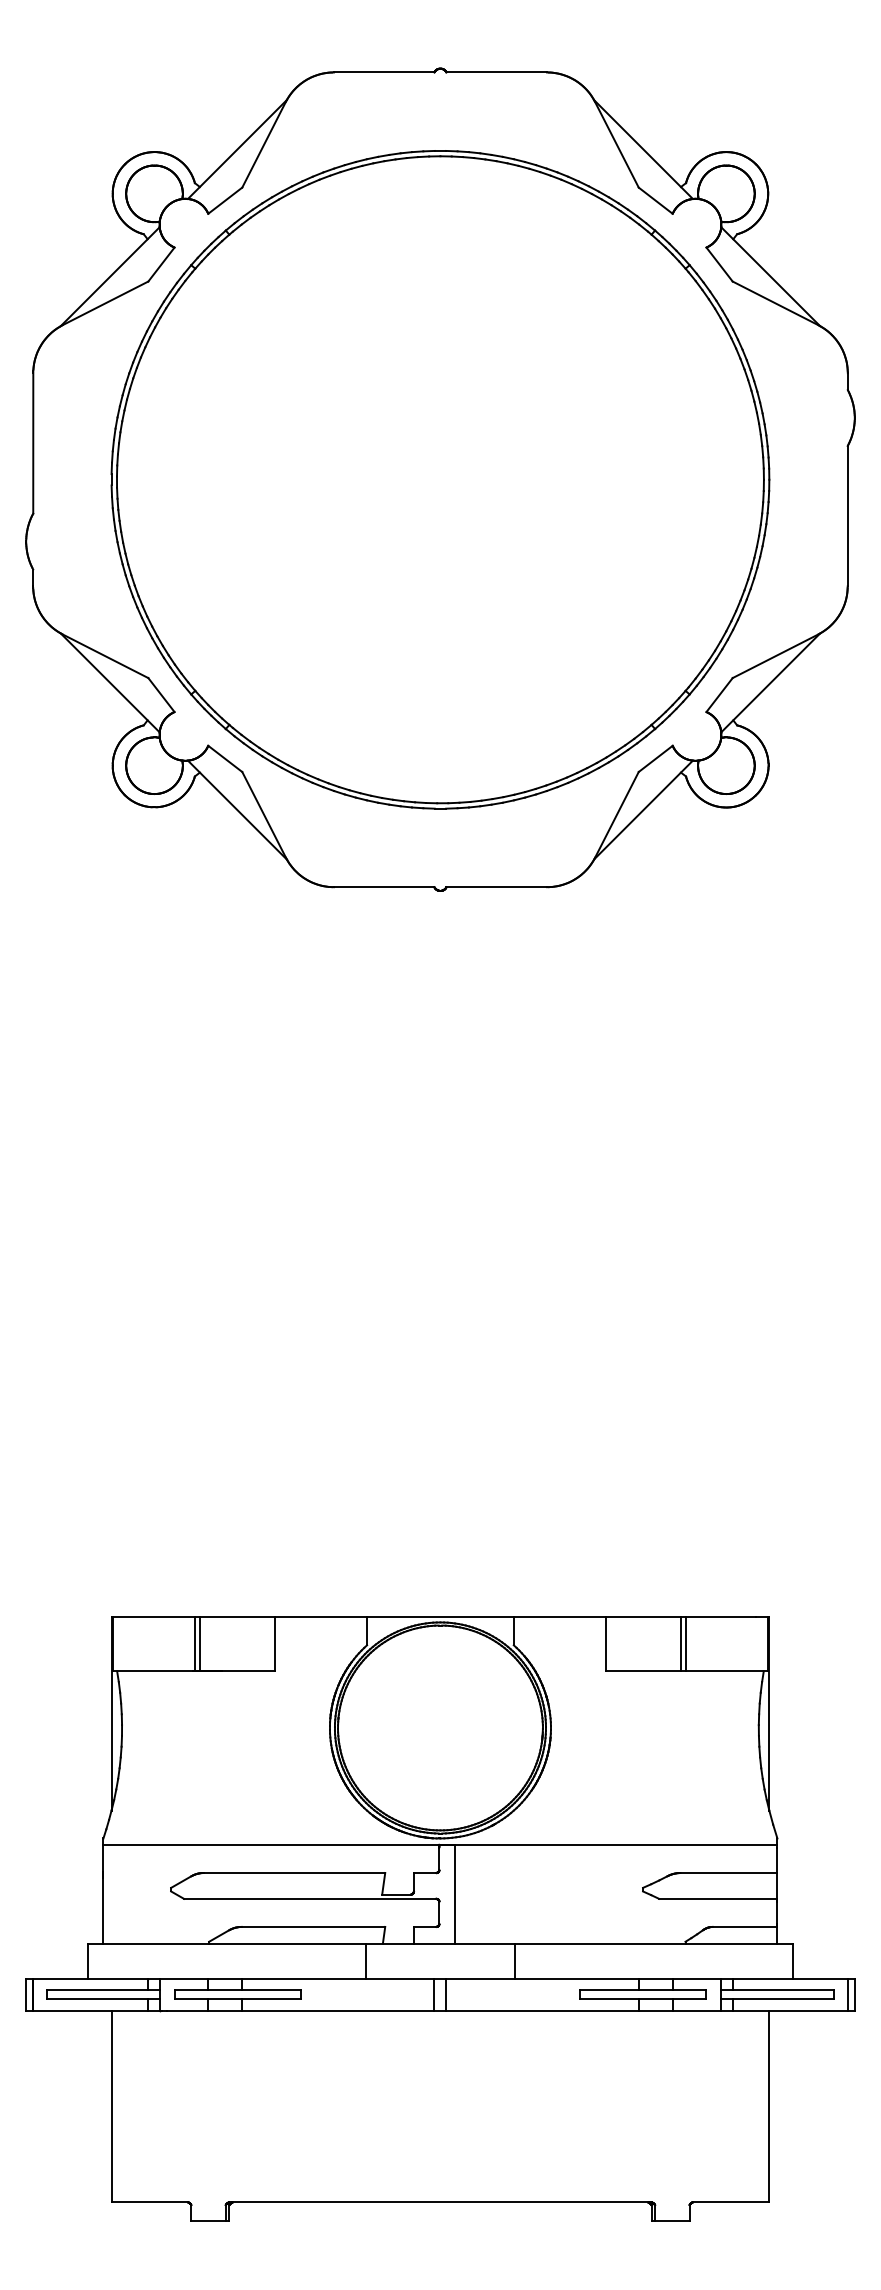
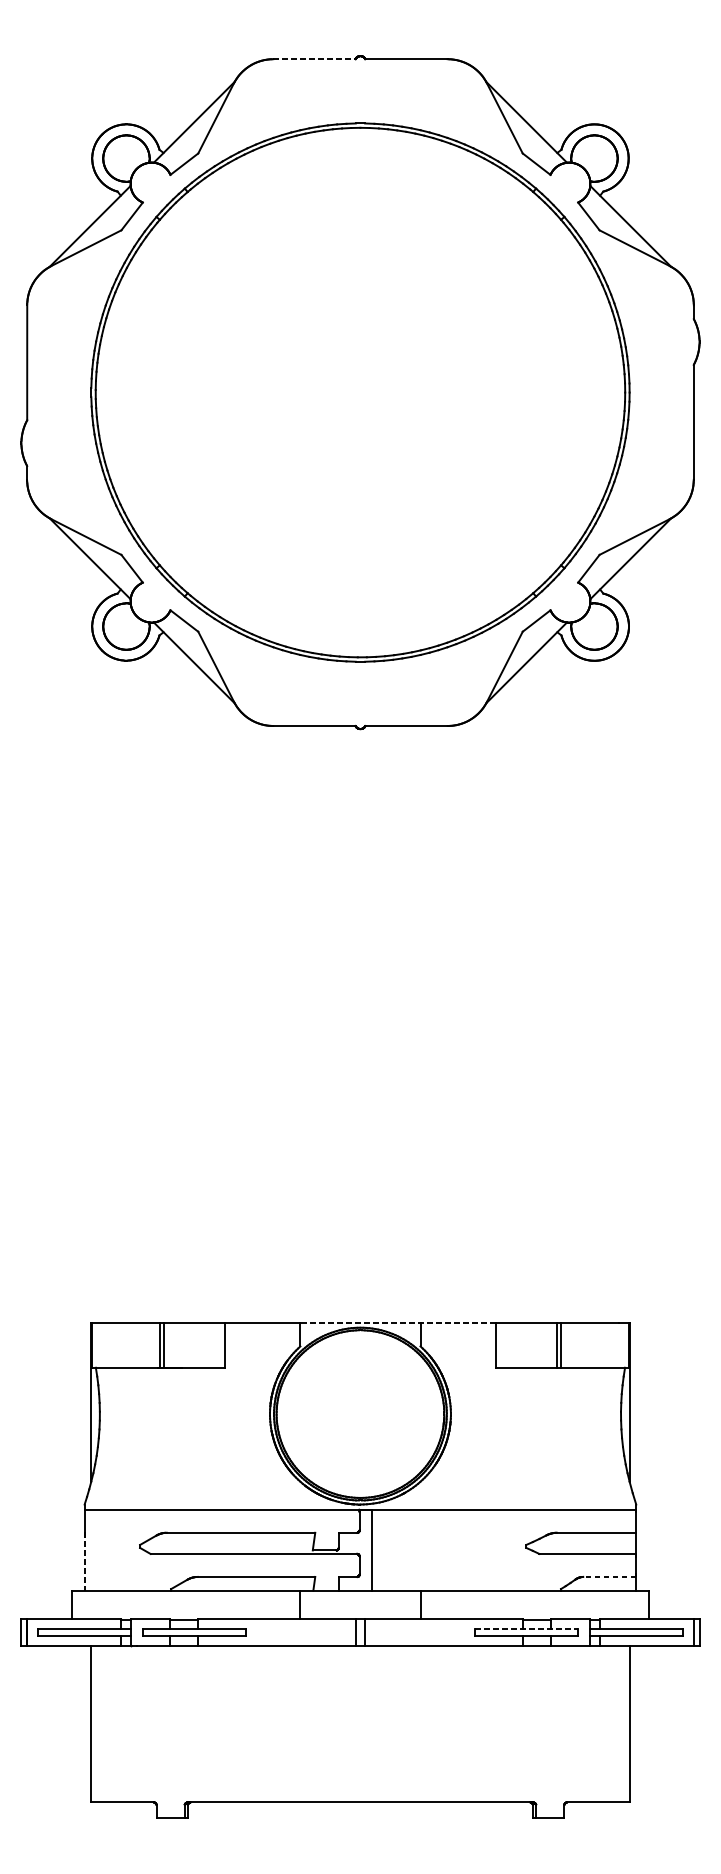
line: (384, 72) -> (314, 59), solid -> dashed
line: (486, 1617) -> (398, 1323), solid -> dashed
line: (103, 1907) -> (84, 1561), solid -> dashed
line: (744, 1926) -> (609, 1576), solid -> dashed
line: (643, 1990) -> (526, 1628), solid -> dashed

